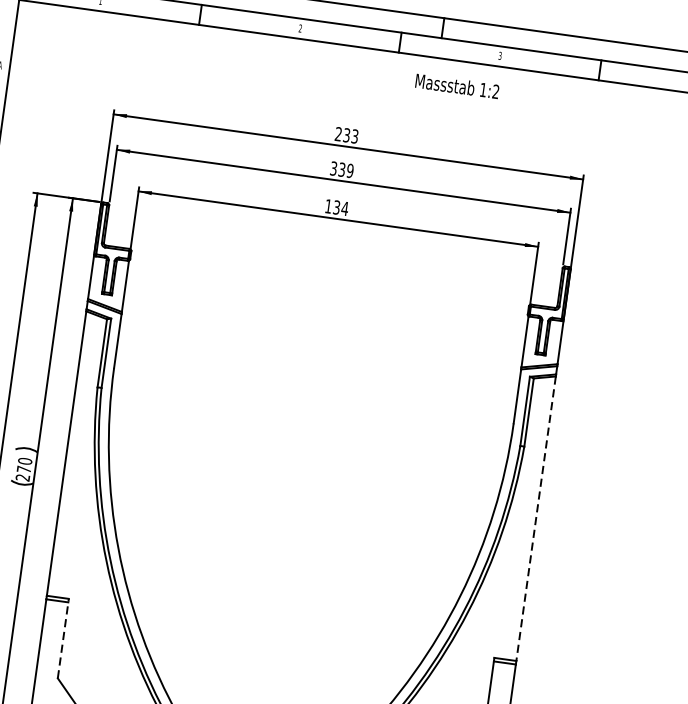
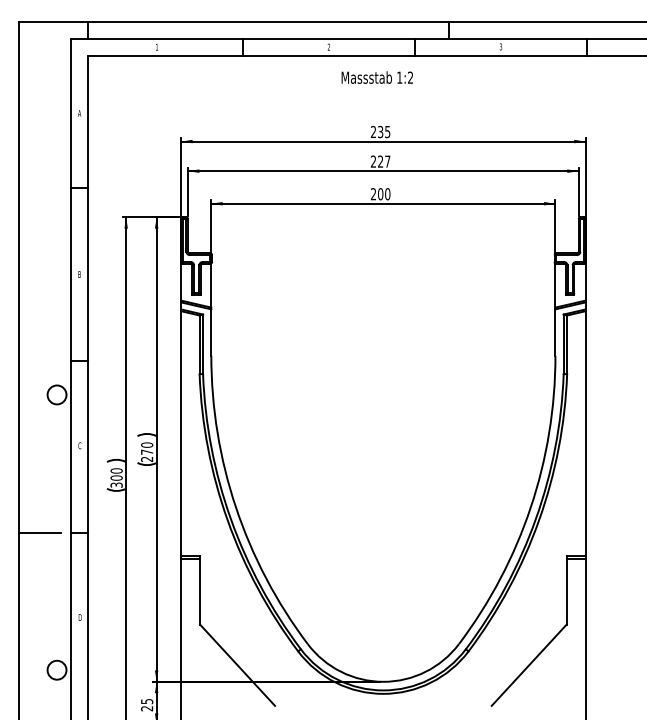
text: (456, 86) -> (376, 77), moved
text: (354, 135) -> (387, 131), 233 -> 235
text: (341, 169) -> (380, 161), 339 -> 227
text: (336, 207) -> (380, 194), 134 -> 200
line: (535, 519) -> (585, 434), dashed -> solid
line: (63, 637) -> (200, 589), dashed -> solid

